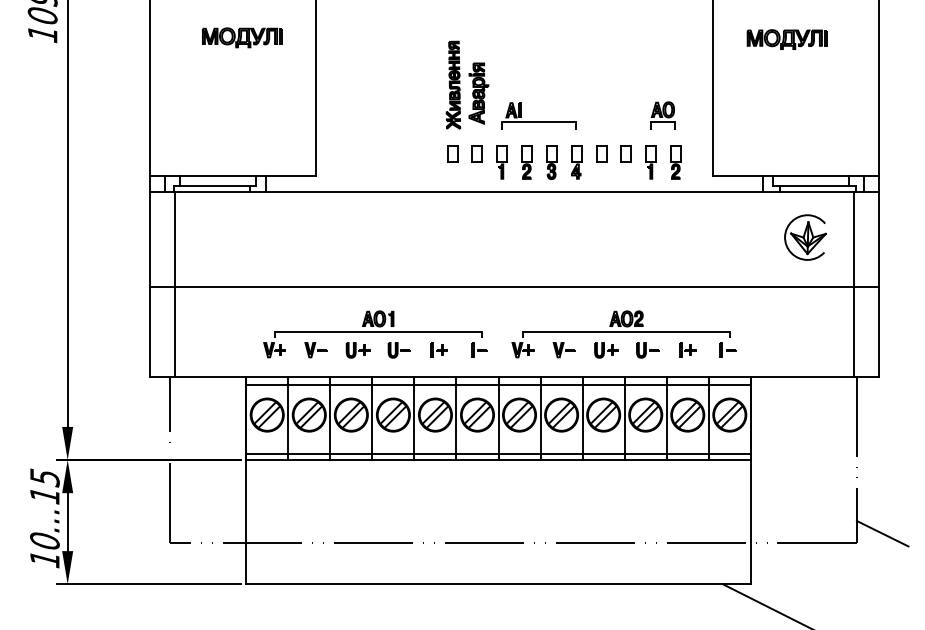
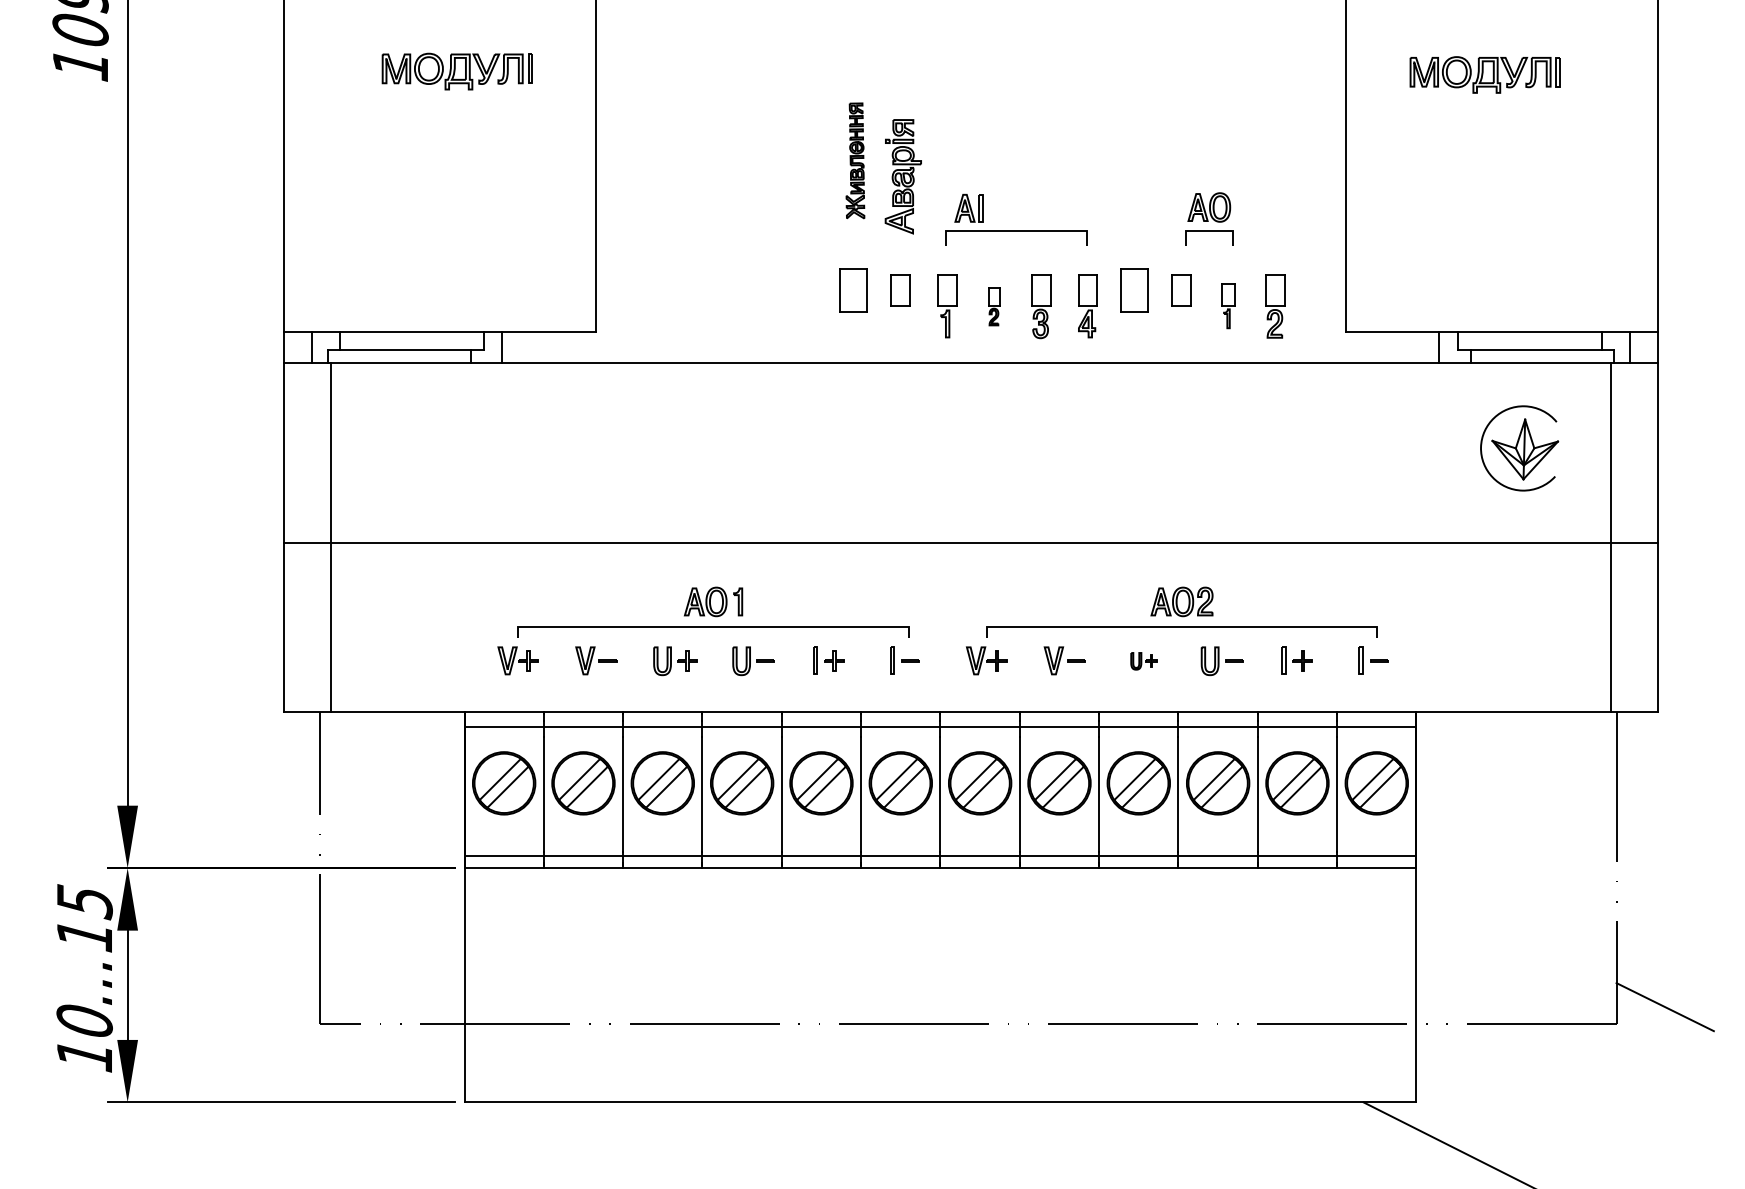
part: (453, 84) -> (855, 159), size x0.7
part: (662, 115) -> (1208, 218), moved
part: (452, 153) -> (853, 289), size x1.4
part: (601, 153) -> (1134, 289), size x1.4
part: (526, 162) -> (993, 306), size x0.6
part: (650, 162) -> (1227, 306), size x0.7
part: (606, 350) -> (1144, 661), size x0.6

